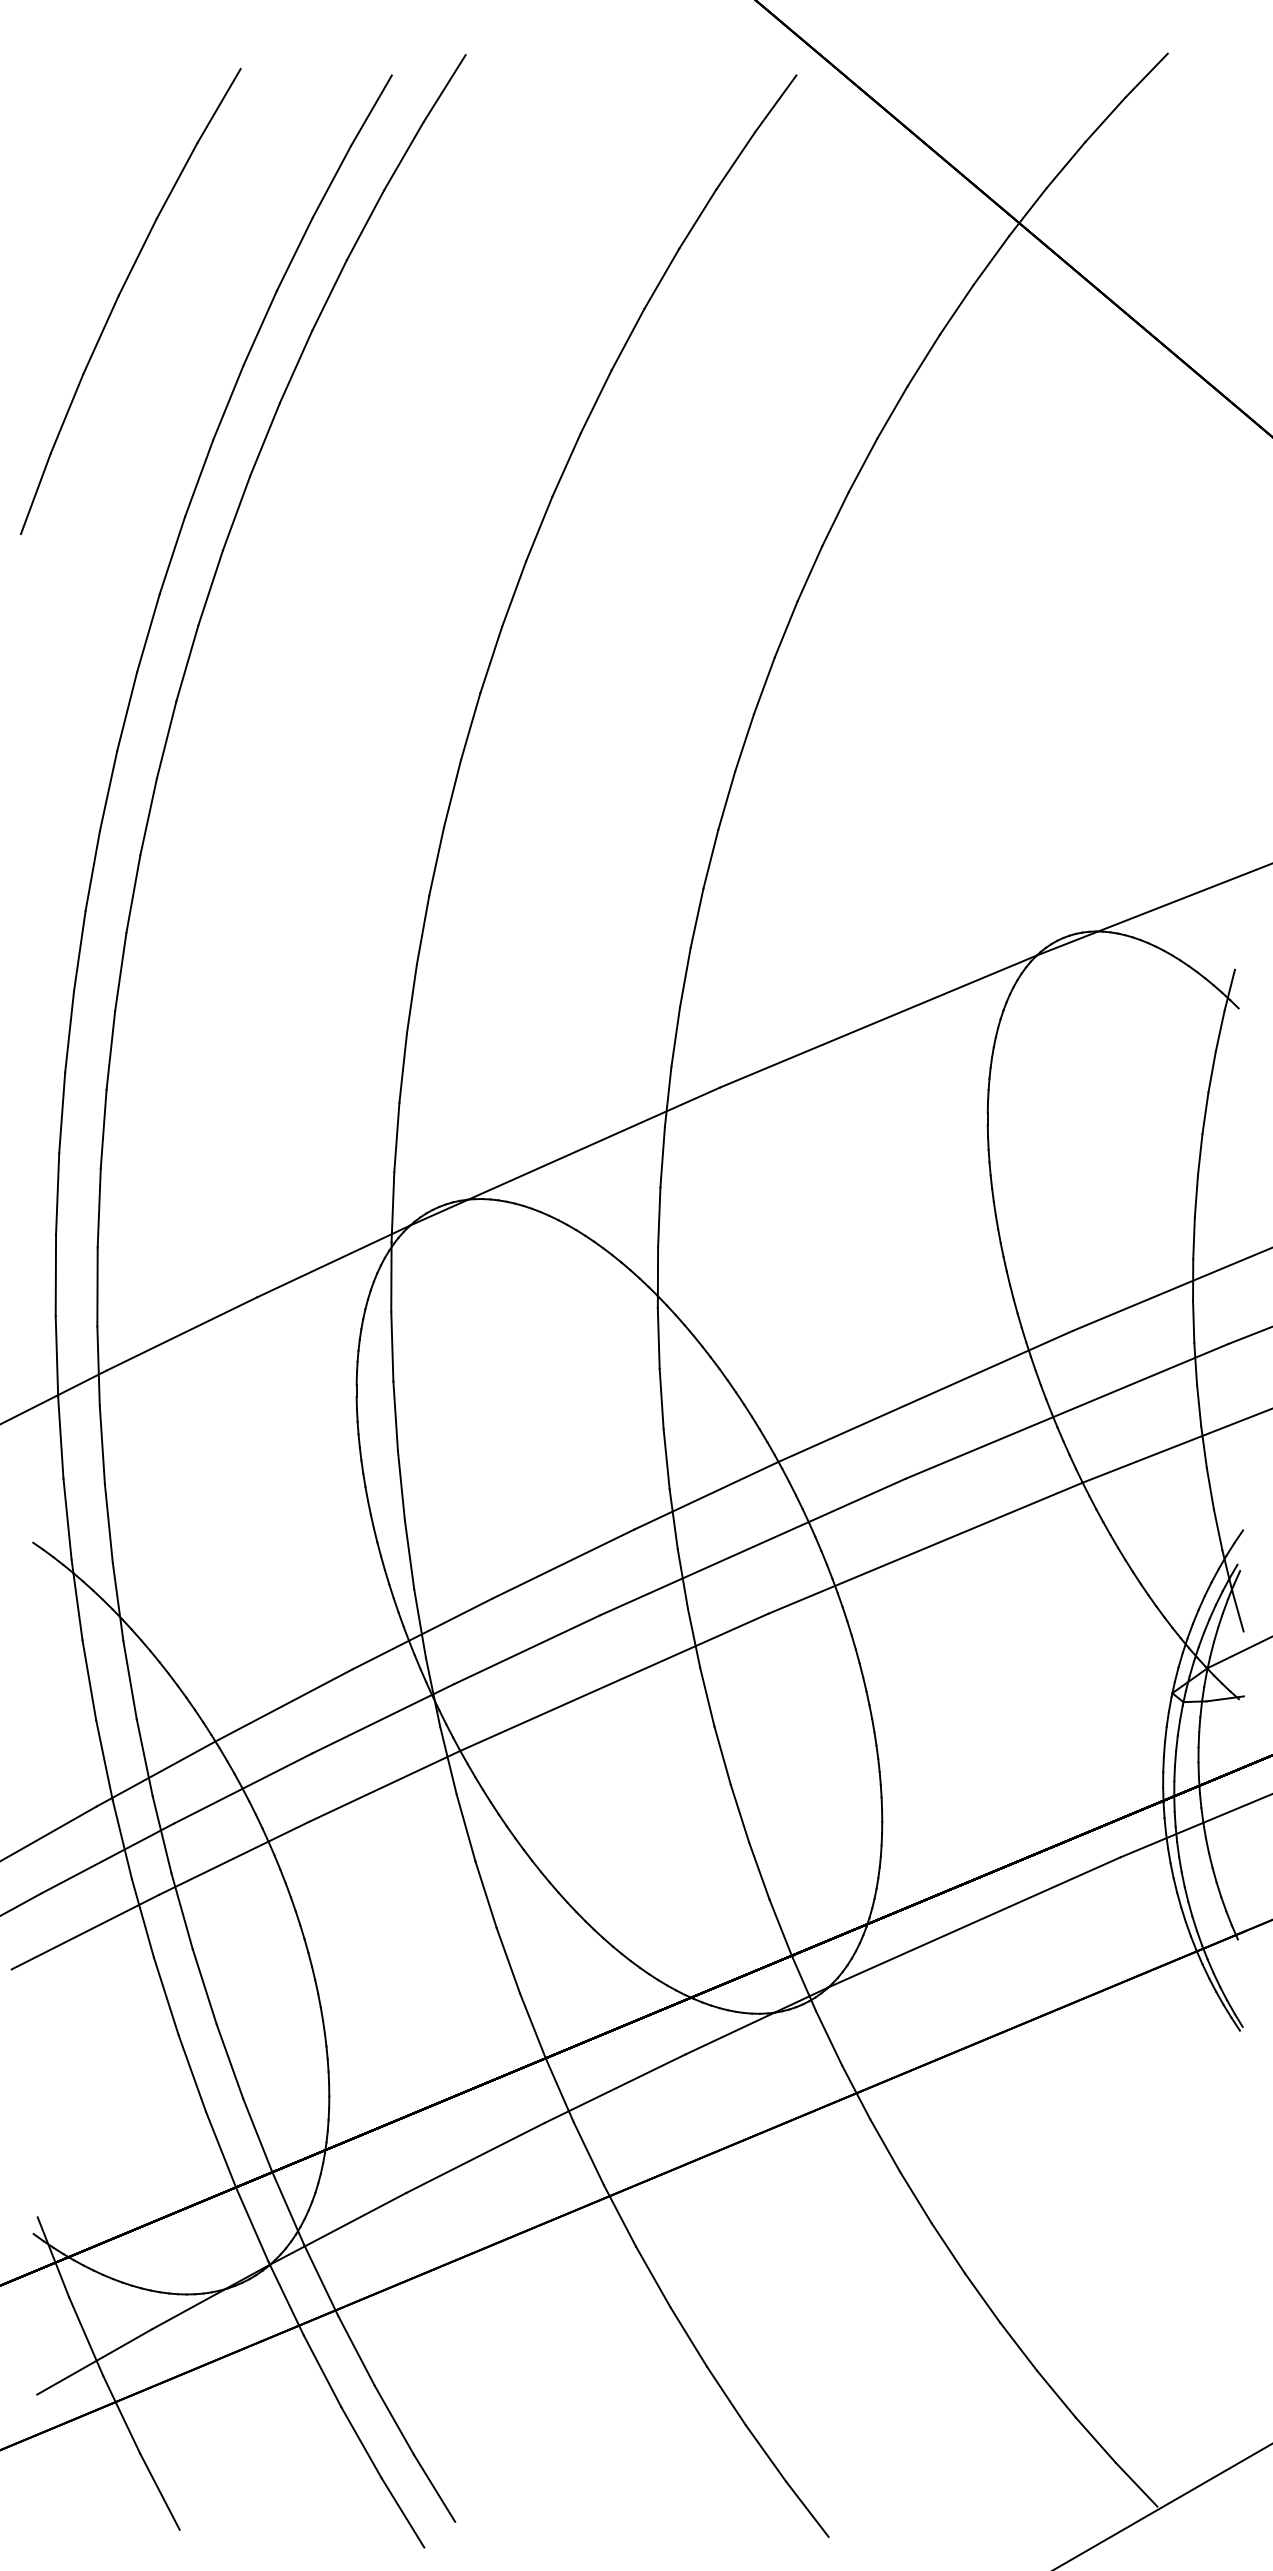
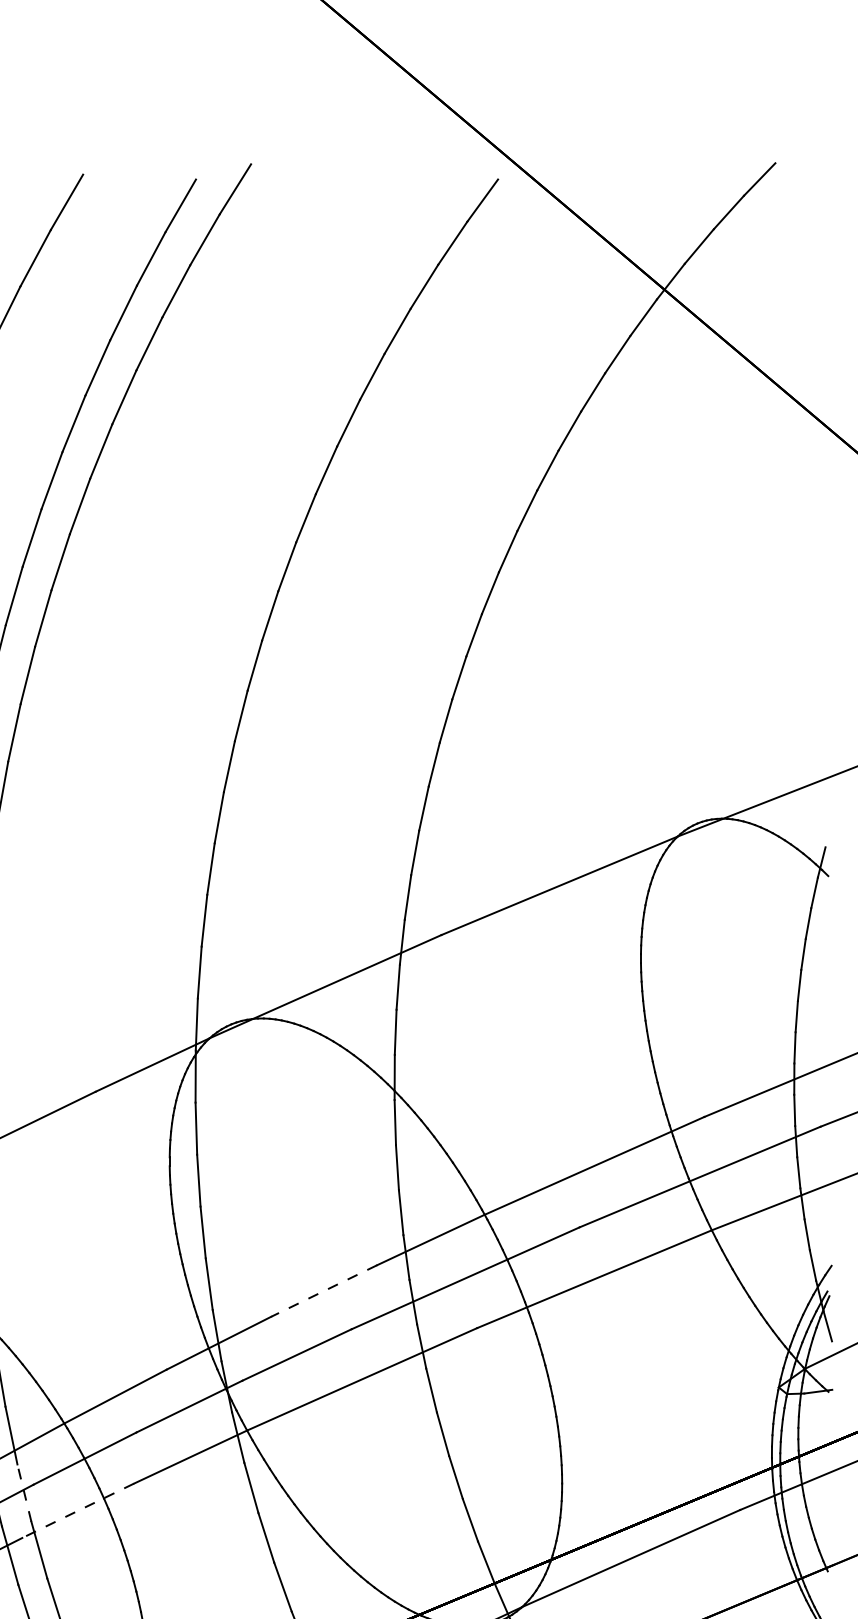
line: (563, 1564) -> (324, 1291), solid -> dashed
line: (161, 1834) -> (24, 1492), solid -> dashed
line: (233, 1858) -> (77, 1510), solid -> dashed

